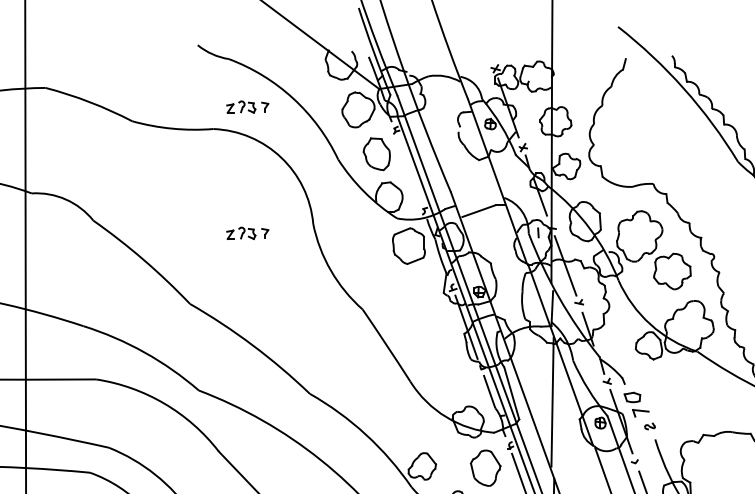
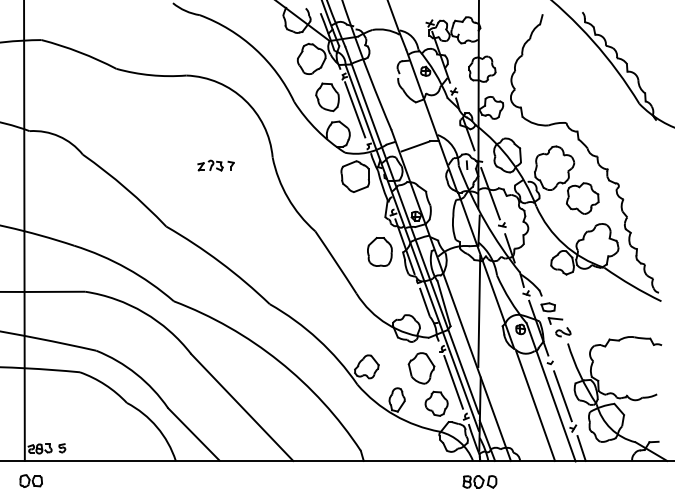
part: (247, 106) -> (215, 56), removed
line: (409, 168) -> (355, 109), added
part: (436, 332) -> (379, 251), added
part: (650, 426) -> (563, 332), size x1.67

